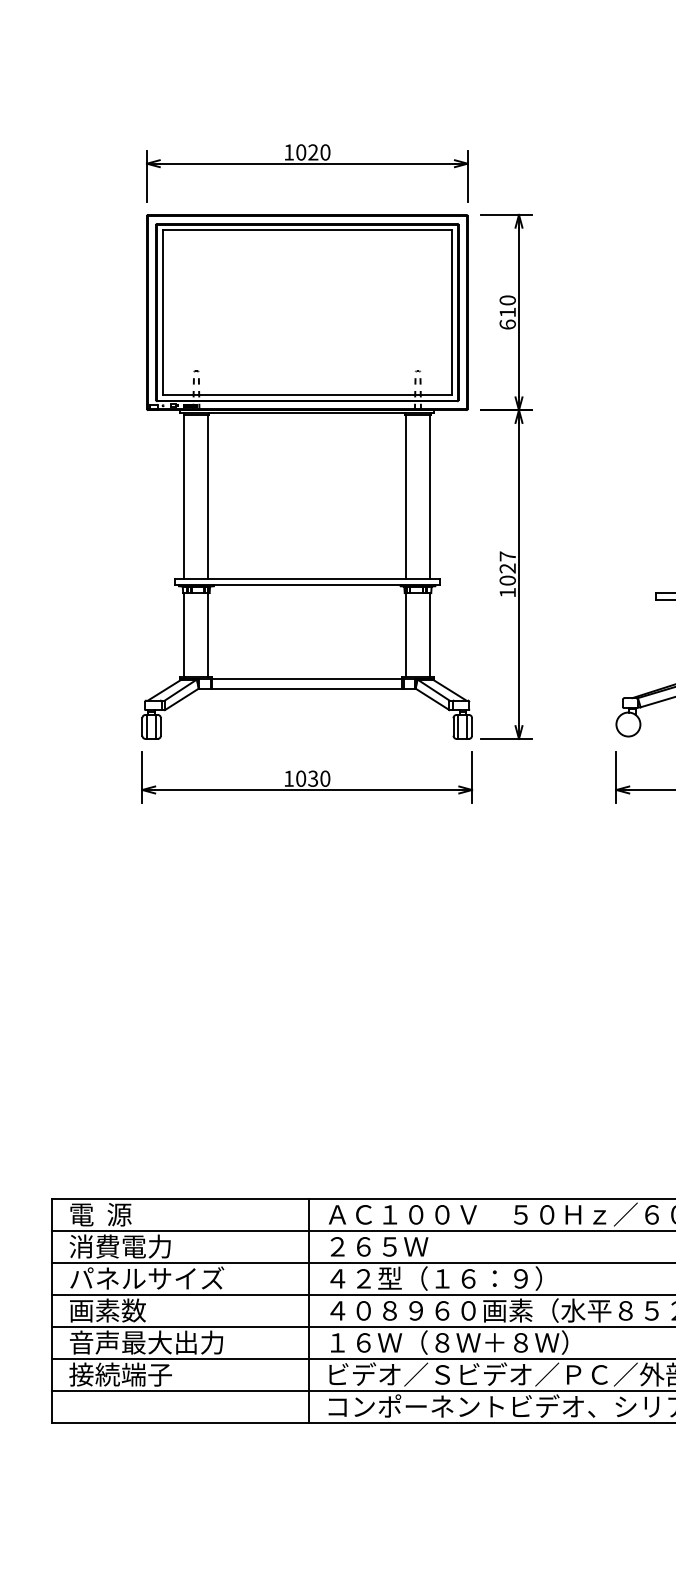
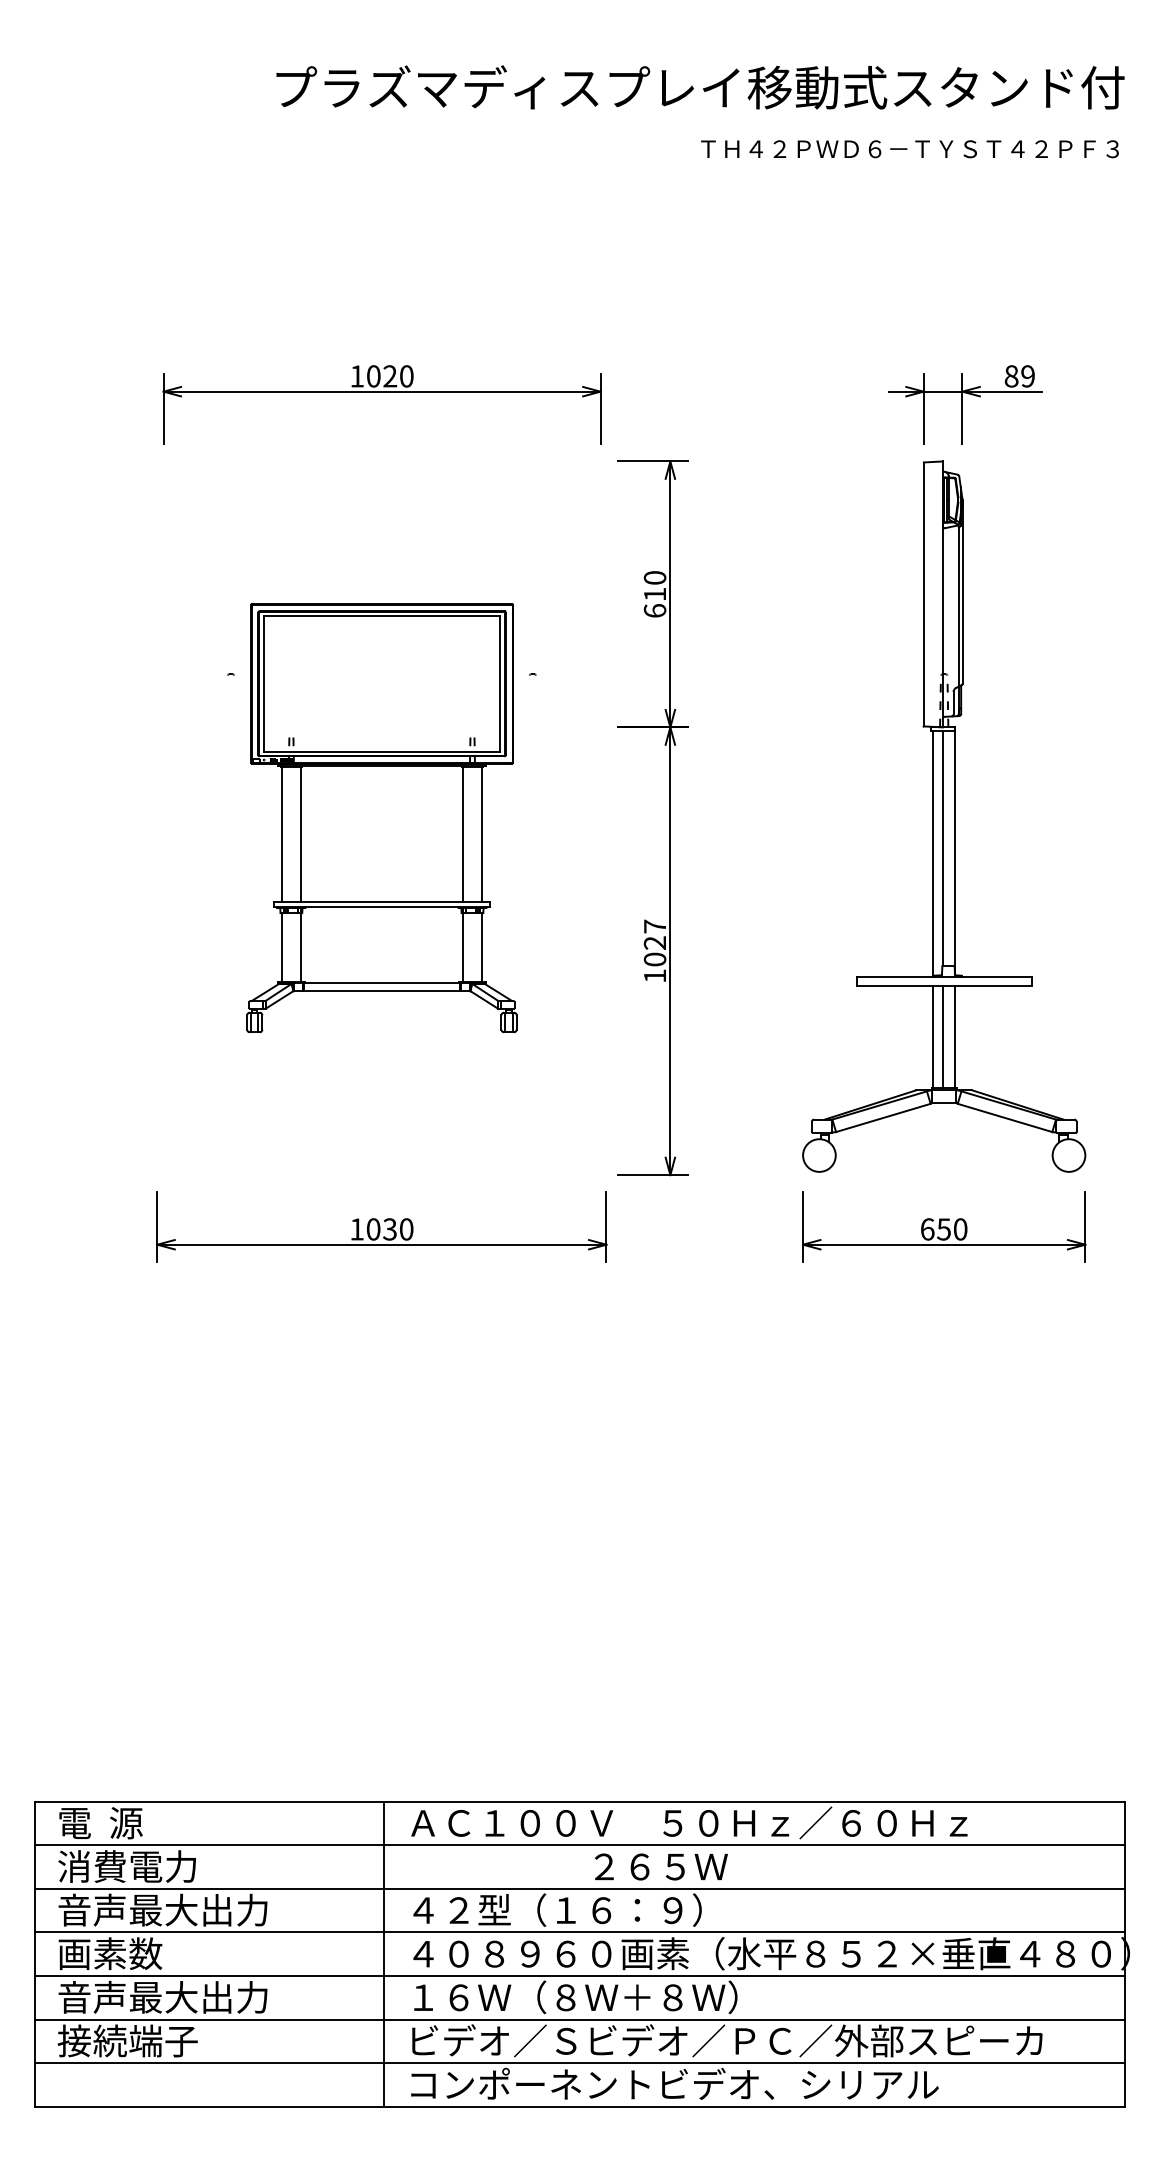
part: (306, 476) -> (381, 817), size x0.6
text: (379, 1246) -> (661, 1866), moved
text: (146, 1278) -> (163, 1909), パネルサイズ -> 音声最大出力

